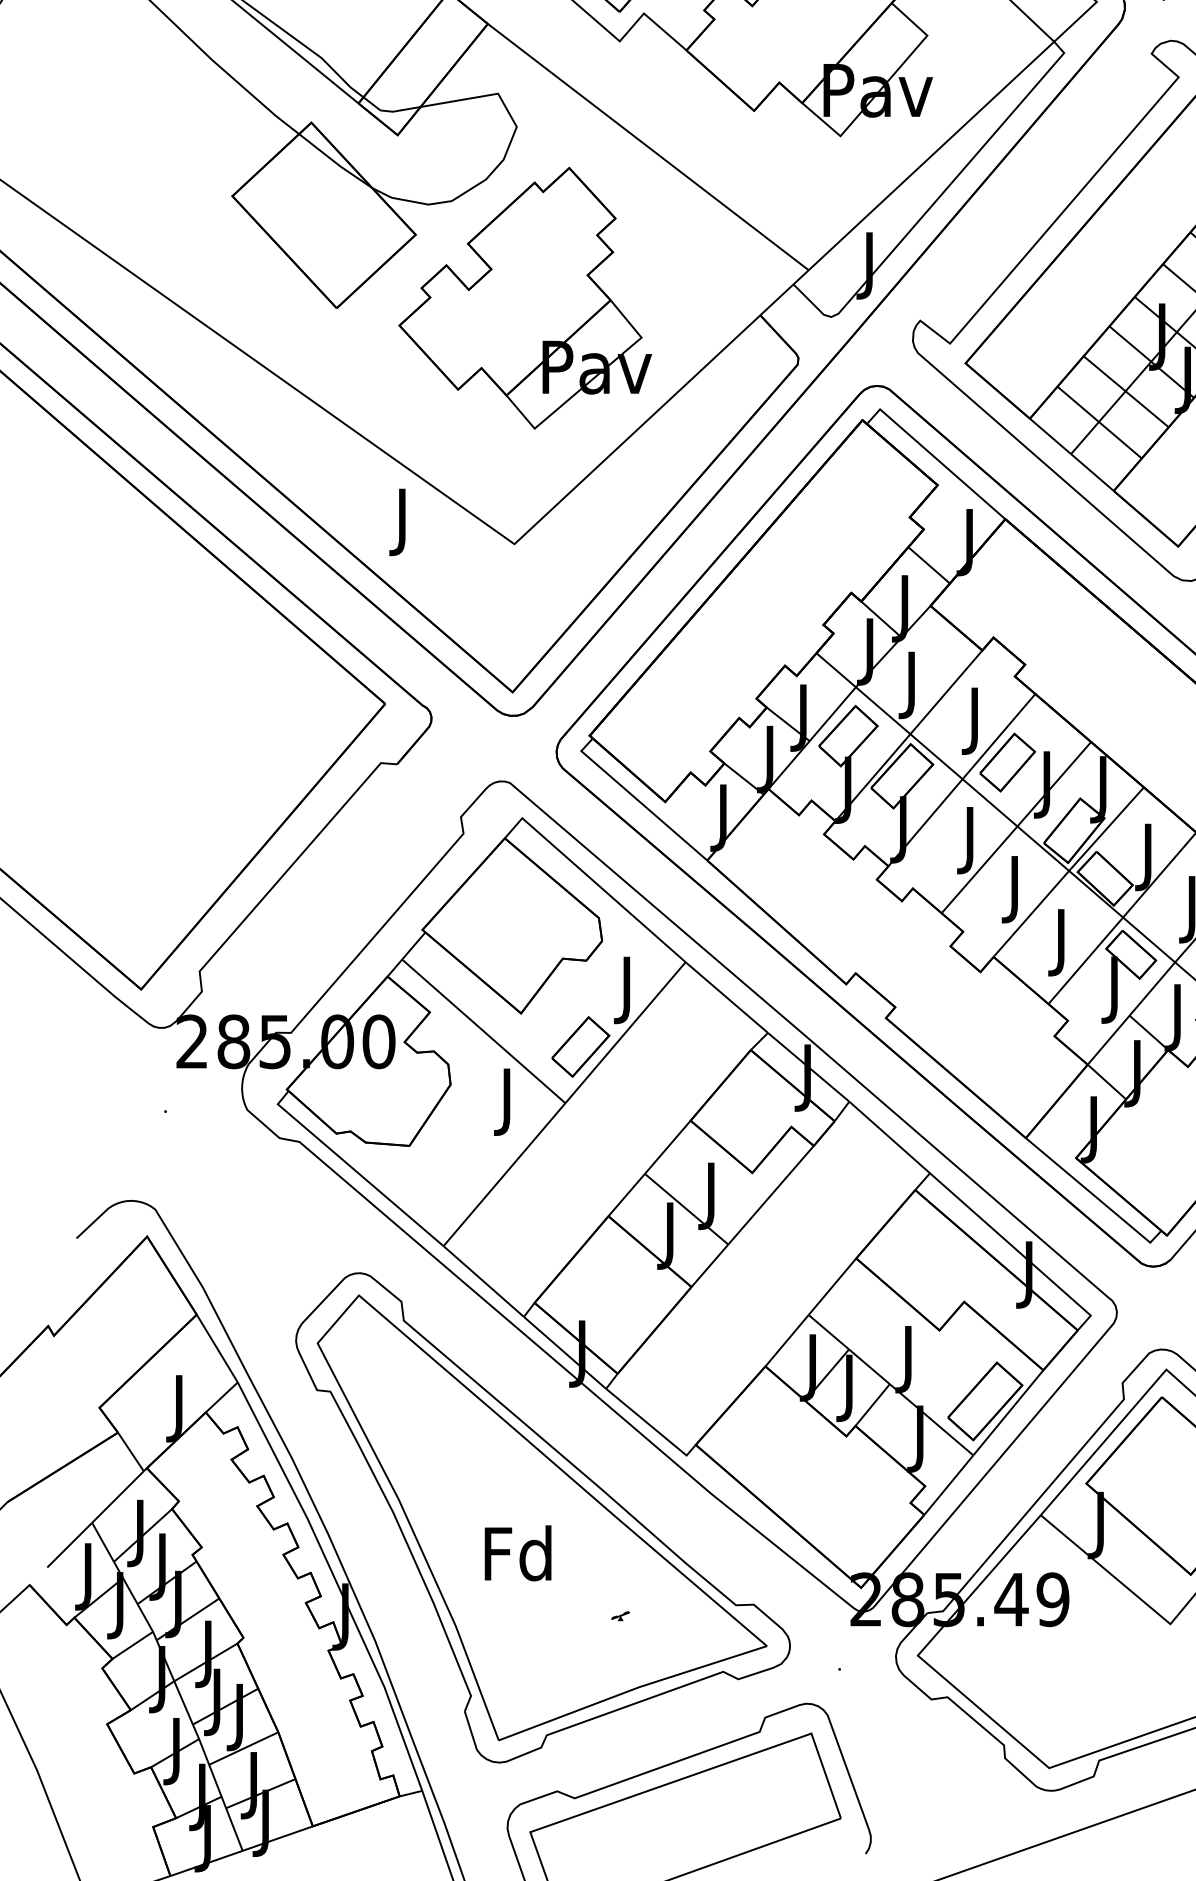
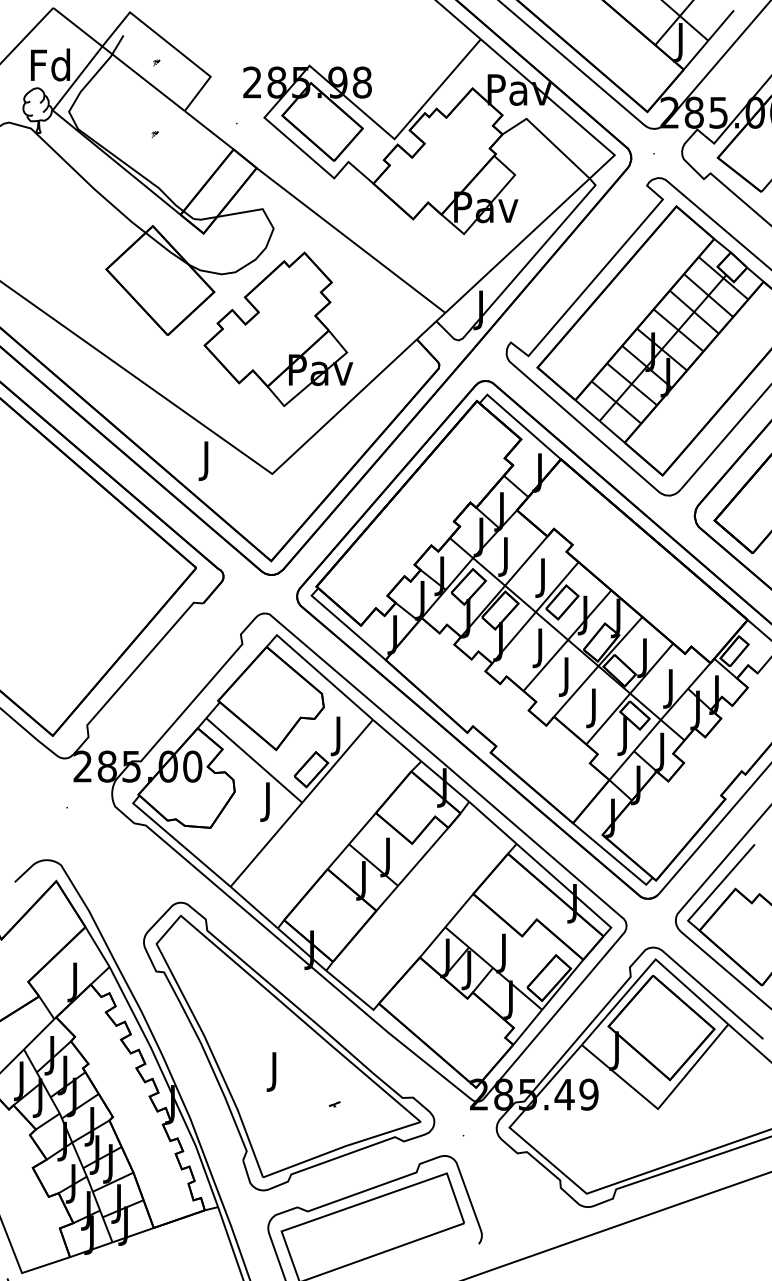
text: (516, 1560) -> (273, 1071), Fd -> J

